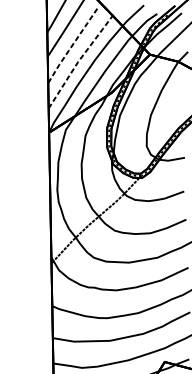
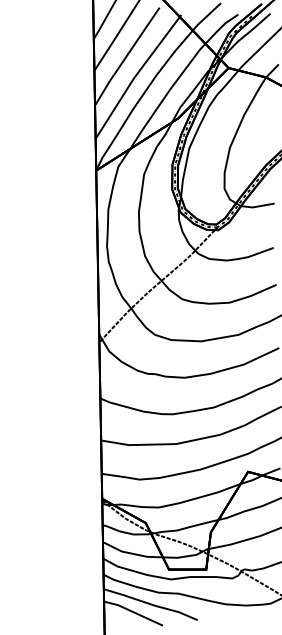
line: (72, 45) -> (126, 56), dashed -> solid
line: (79, 60) -> (135, 75), dashed -> solid

